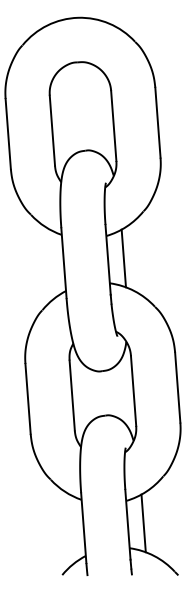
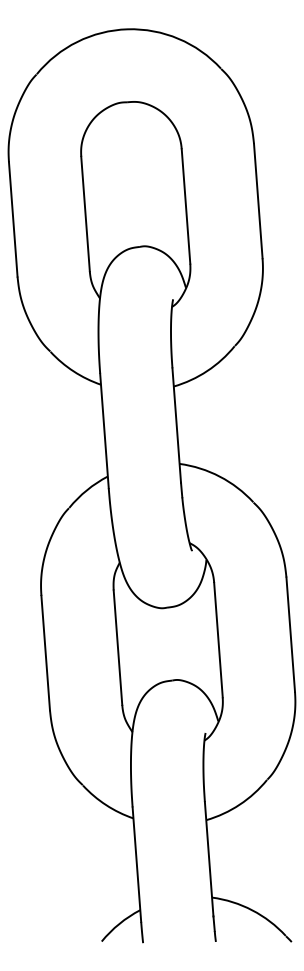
line: (123, 258) -> (201, 423), removed
line: (143, 523) -> (234, 857), removed

